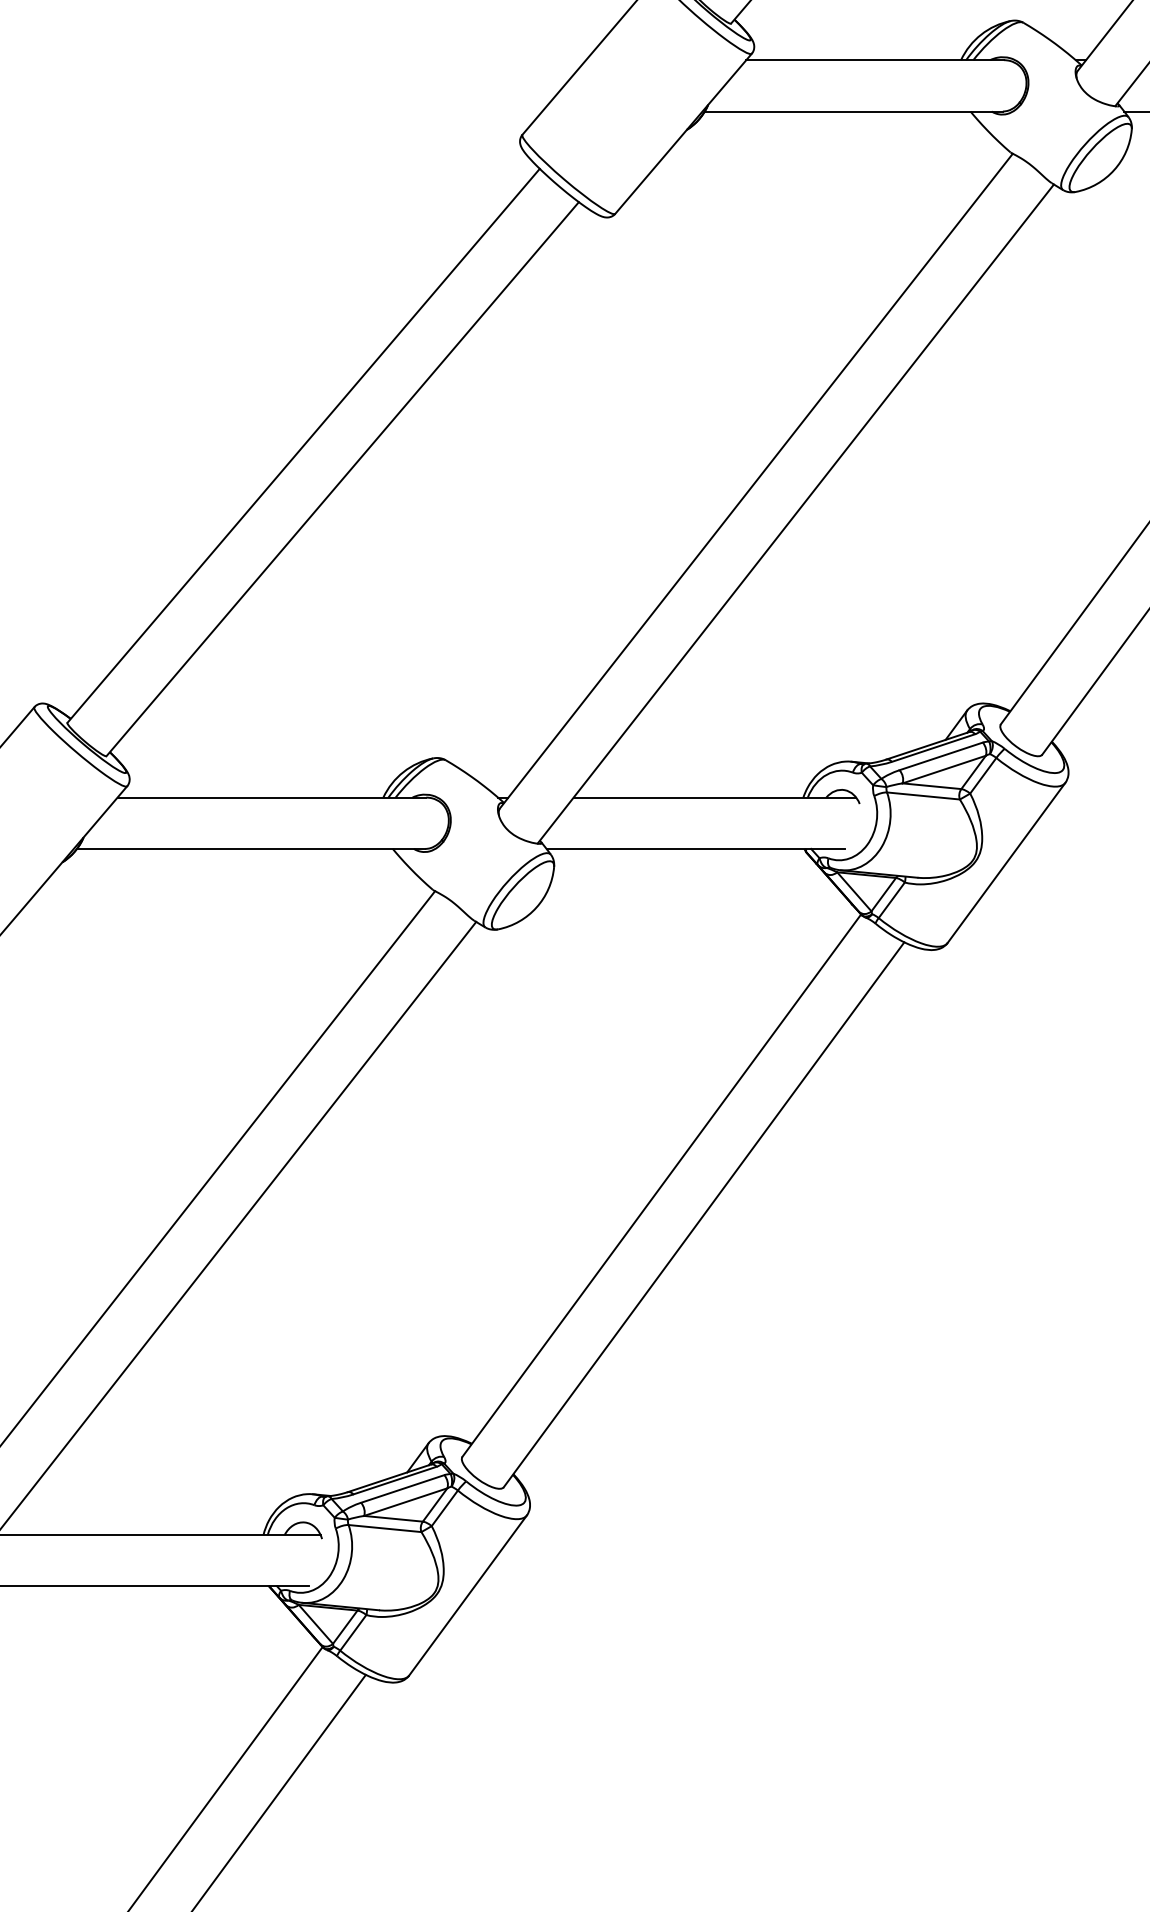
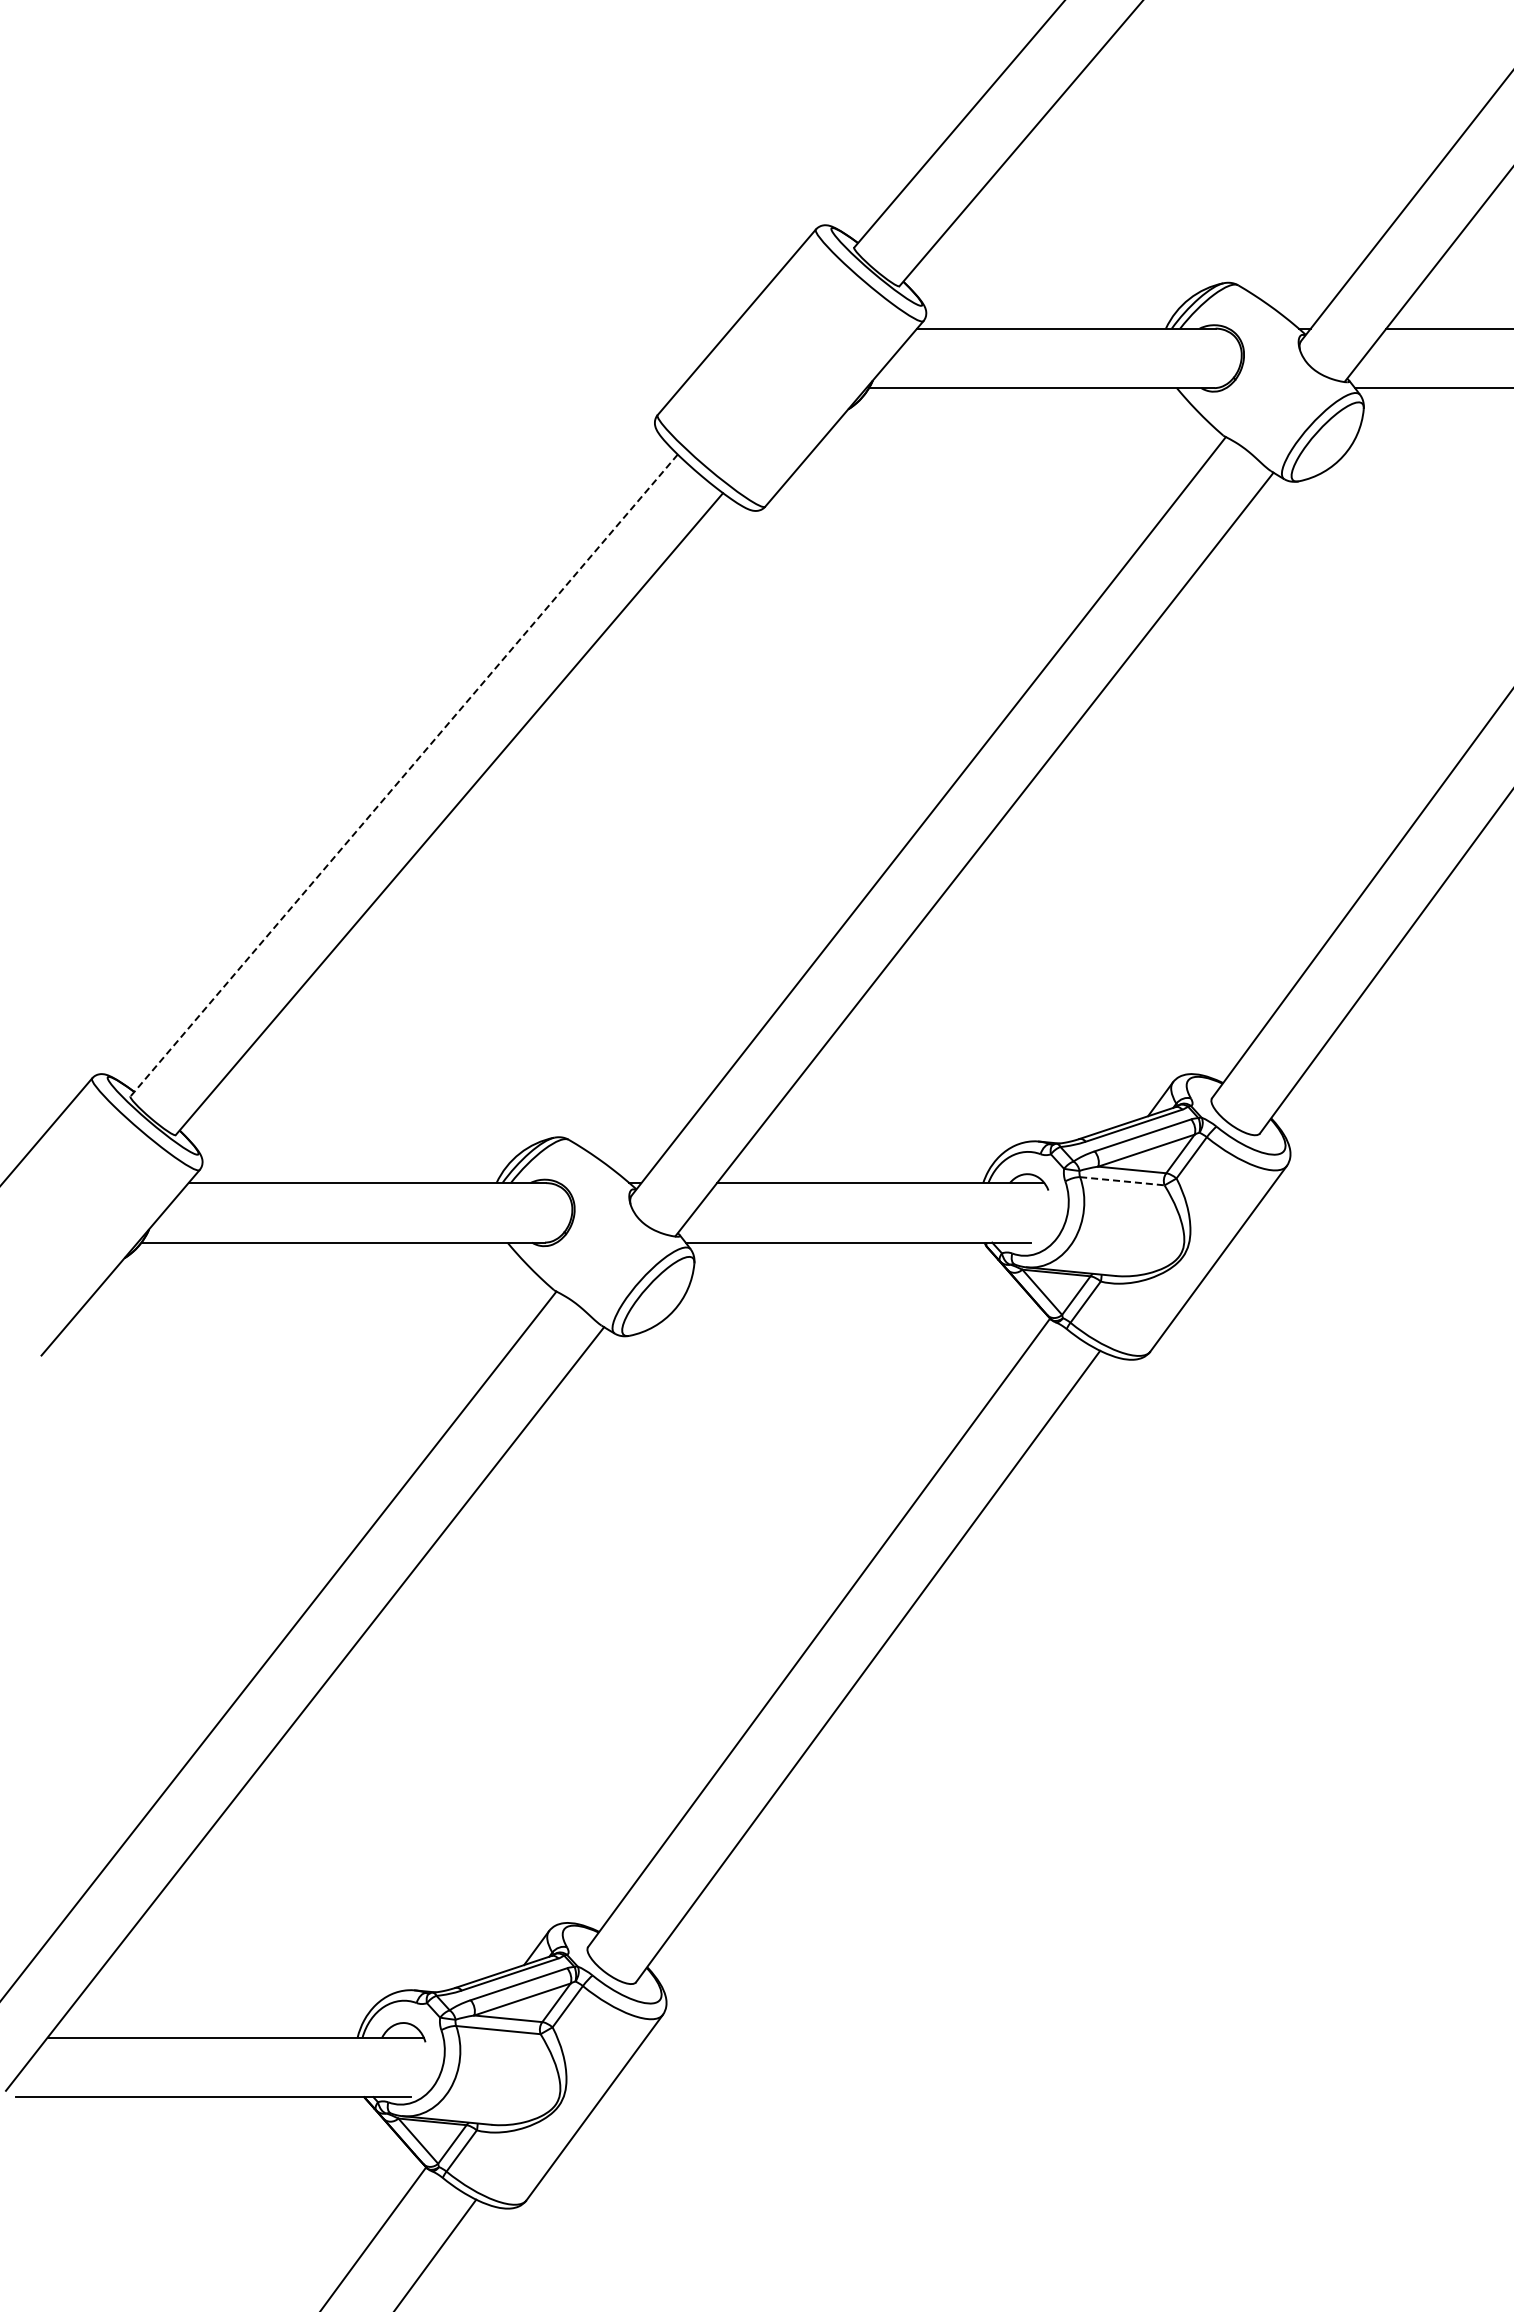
line: (303, 445) -> (404, 775), solid -> dashed
line: (923, 796) -> (1122, 1181), solid -> dashed

